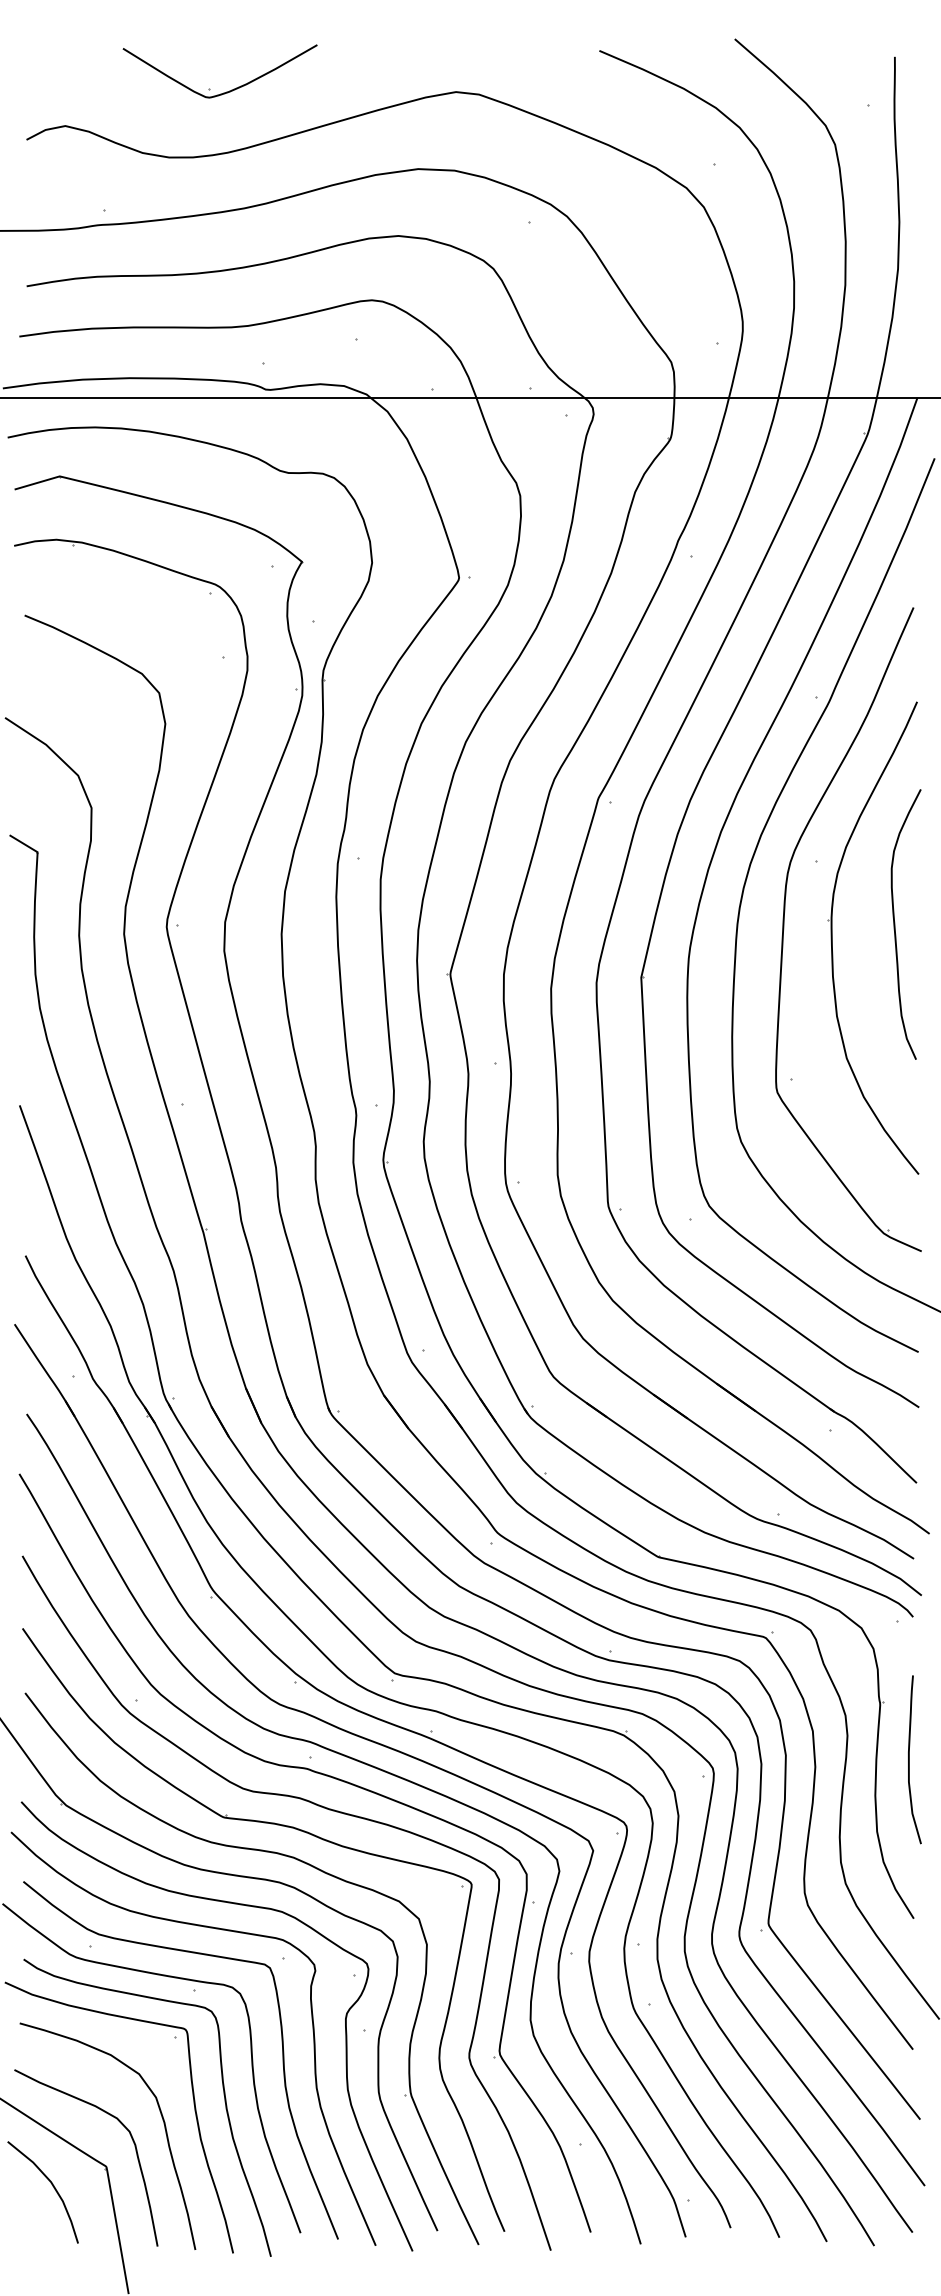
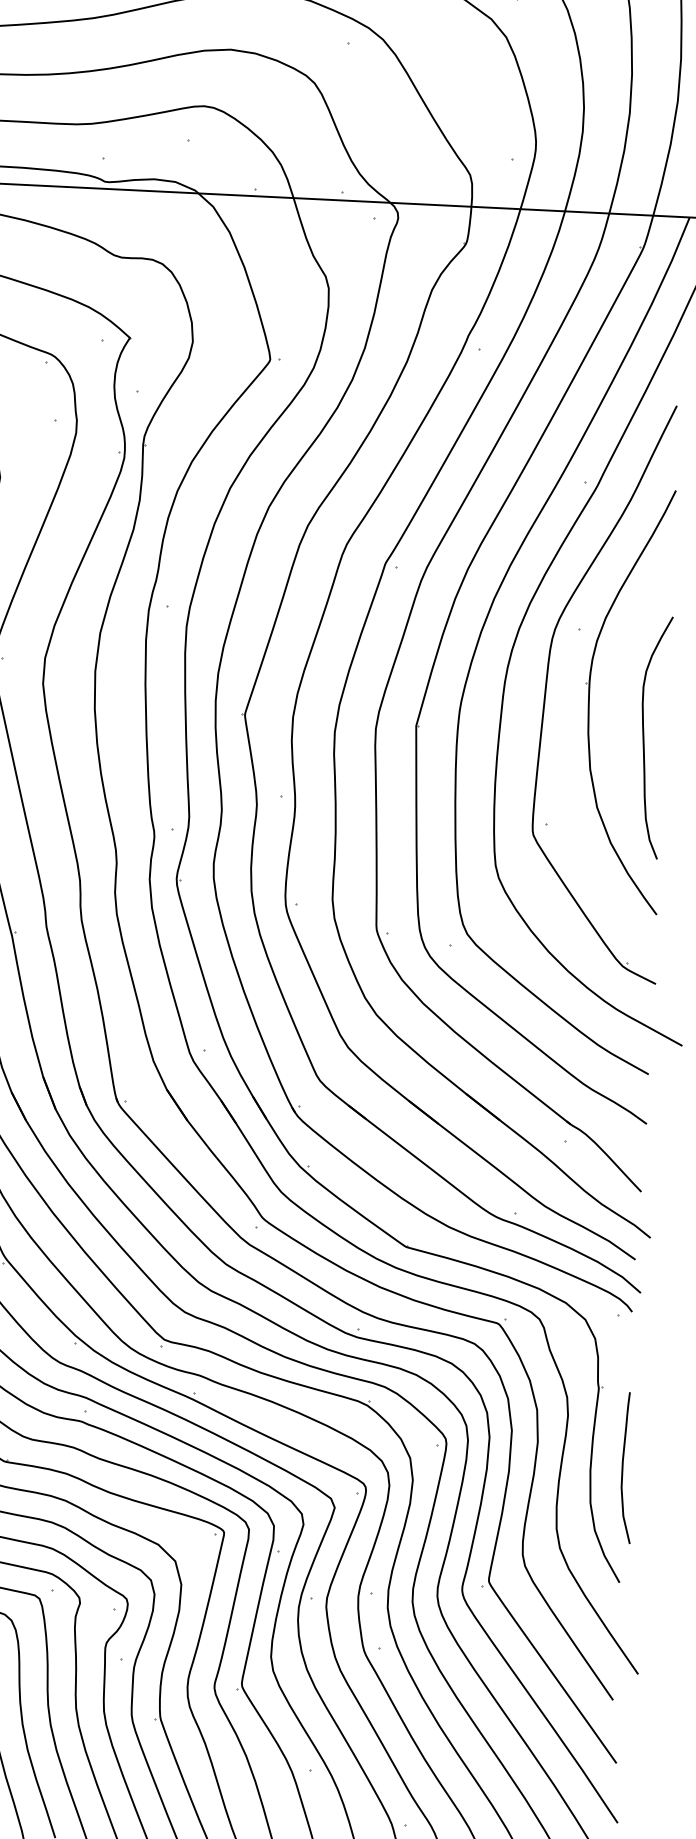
curve: (895, 924) -> (644, 737), moved
curve: (909, 1759) -> (623, 1467), moved

